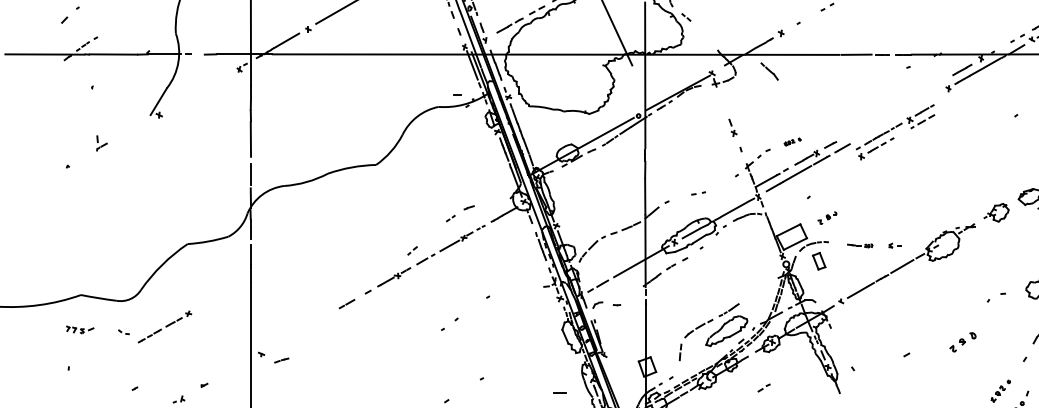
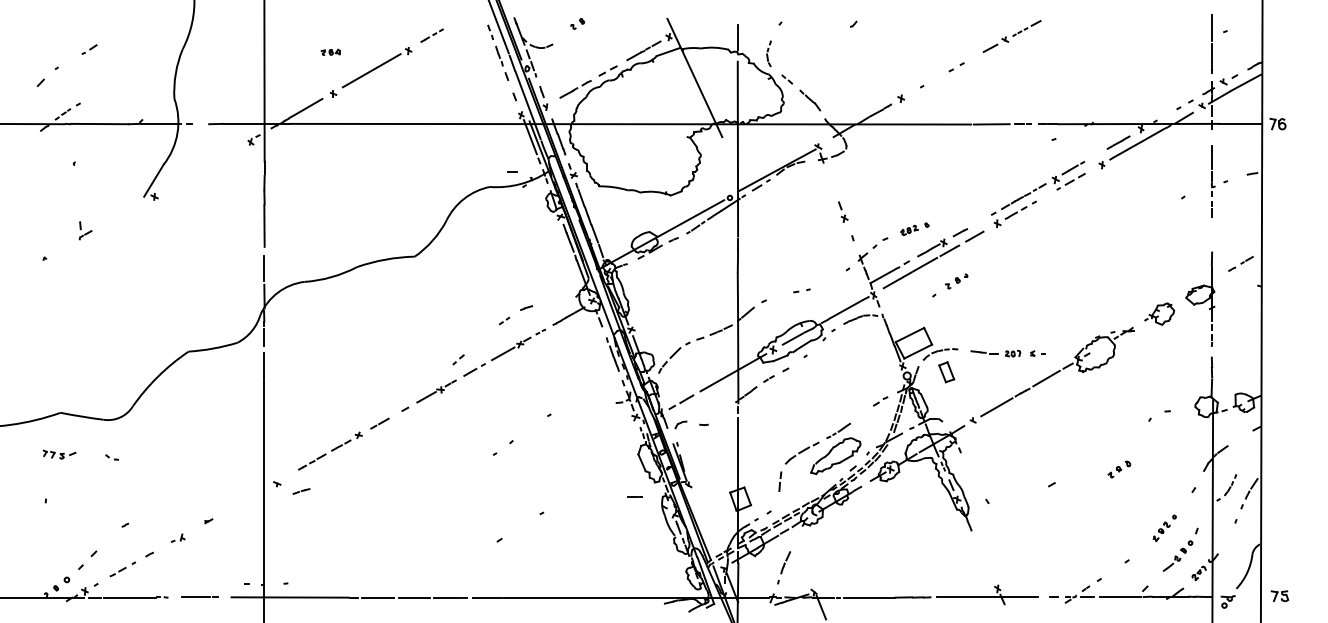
part: (769, 71) -> (810, 100), moved
part: (895, 132) -> (1038, 194), moved
part: (792, 141) -> (914, 228), size x1.43
part: (827, 218) -> (956, 281), moved
part: (859, 245) -> (995, 353), size x1.67
part: (165, 326) -> (330, 450), moved
part: (963, 342) -> (1119, 469), size x0.71
part: (764, 388) -> (880, 401), moved
line: (559, 392) -> (634, 496), moved

